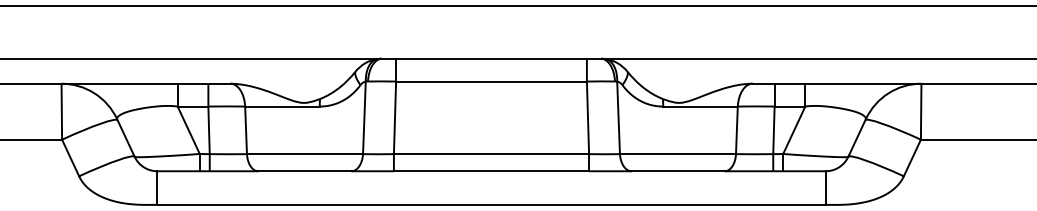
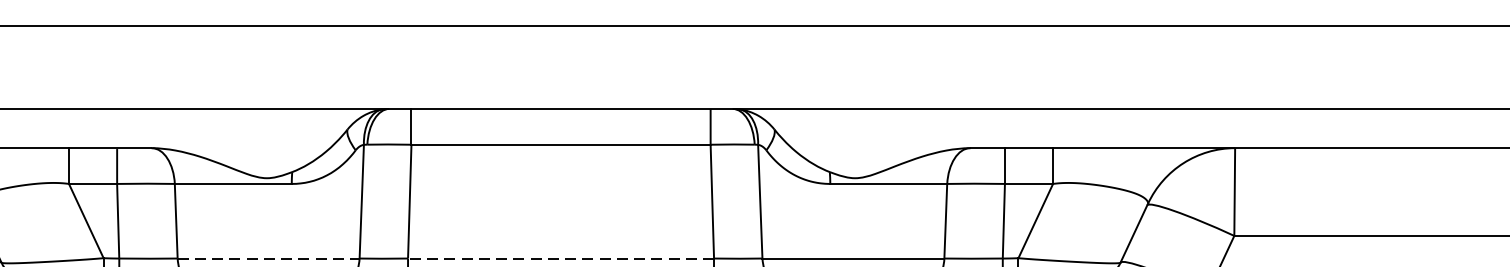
line: (305, 154) -> (269, 259), solid -> dashed
line: (491, 154) -> (561, 259), solid -> dashed

